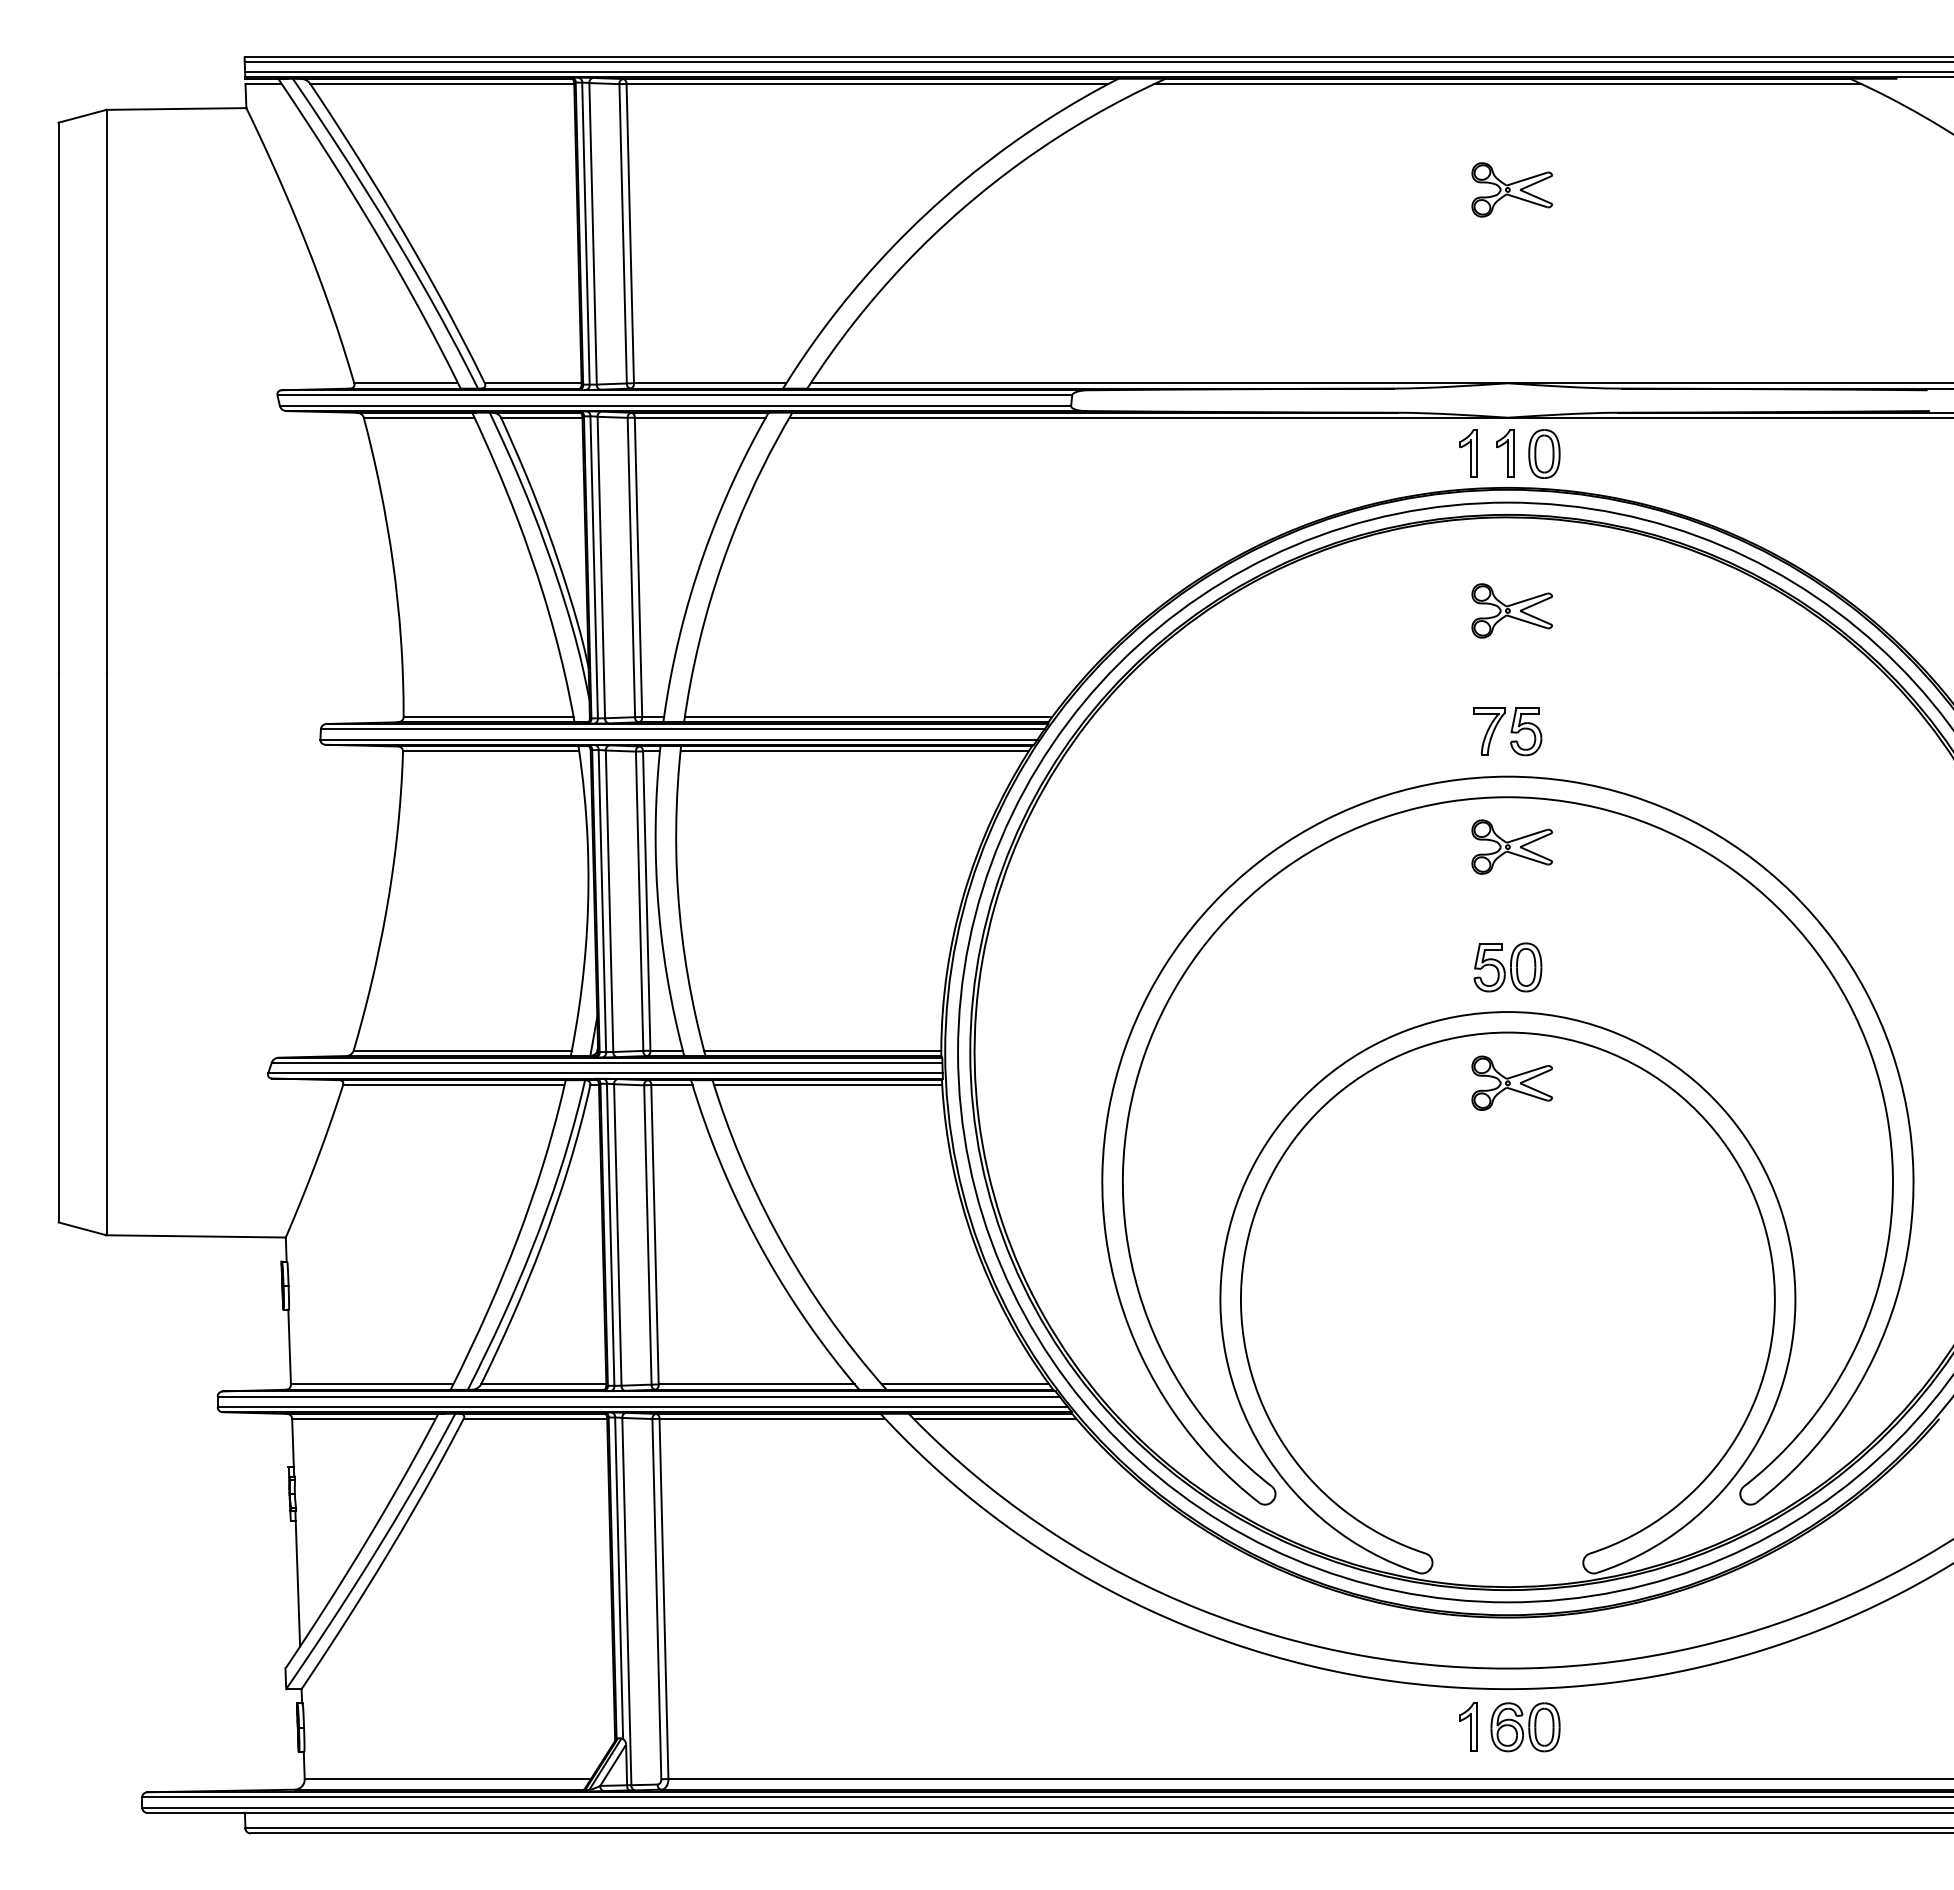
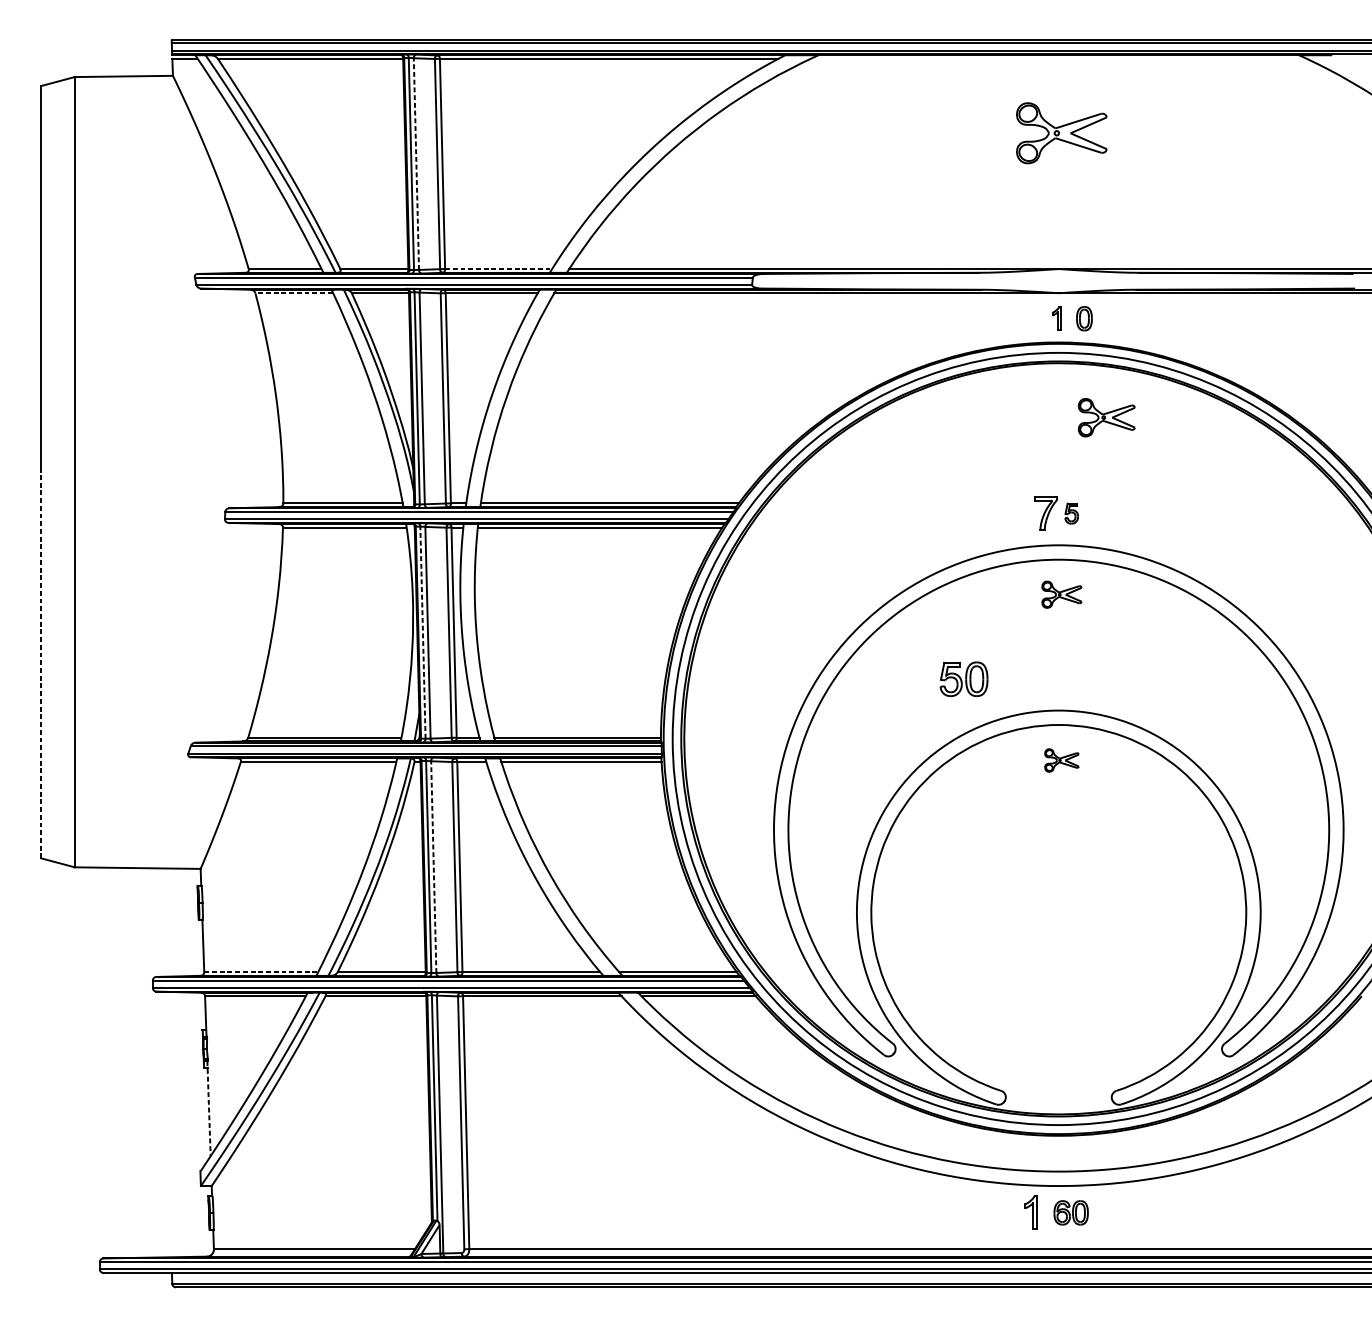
line: (1507, 83) -> (1058, 58), removed
part: (1512, 189) -> (1062, 132), size x1.6
line: (593, 233) -> (416, 163), solid -> dashed
line: (710, 383) -> (498, 269), solid -> dashed
line: (418, 417) -> (293, 293), solid -> dashed
part: (1468, 453) -> (1031, 318), removed
part: (1505, 453) -> (1057, 318), size x0.7
part: (1544, 453) -> (1084, 318), size x0.7
part: (1512, 610) -> (1106, 417), moved
part: (1526, 731) -> (1071, 513), size x0.6
part: (1512, 846) -> (1062, 594), size x0.7
line: (602, 900) -> (423, 632), solid -> dashed
line: (58, 947) -> (41, 665), solid -> dashed
part: (1507, 967) -> (963, 679), moved
part: (1512, 1082) -> (1062, 760), size x0.6
line: (617, 1234) -> (433, 866), solid -> dashed
line: (371, 1384) -> (260, 972), solid -> dashed
line: (297, 1579) -> (208, 1109), solid -> dashed
part: (1525, 1727) -> (1071, 1212), size x0.7

